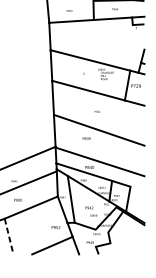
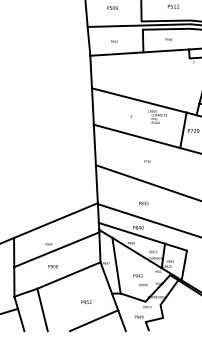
text: (86, 138) -> (143, 203), moved
text: (56, 226) -> (86, 301), moved
line: (9, 236) -> (42, 309), dashed -> solid

